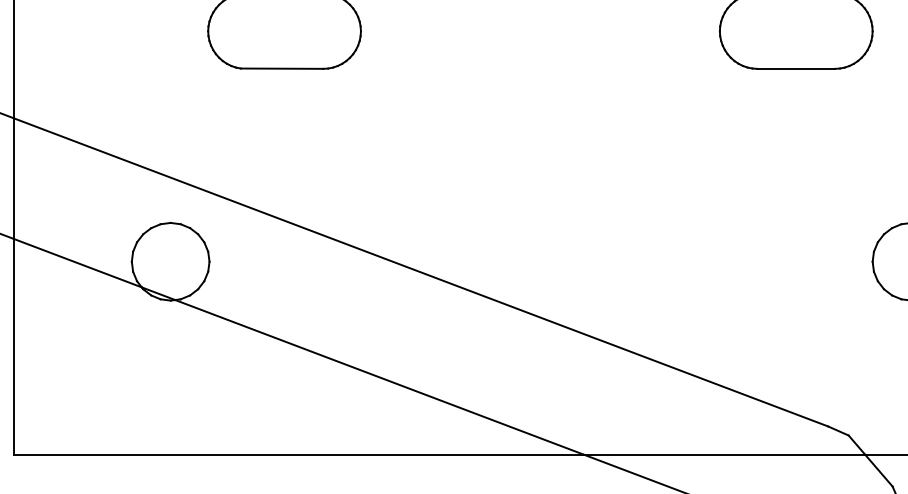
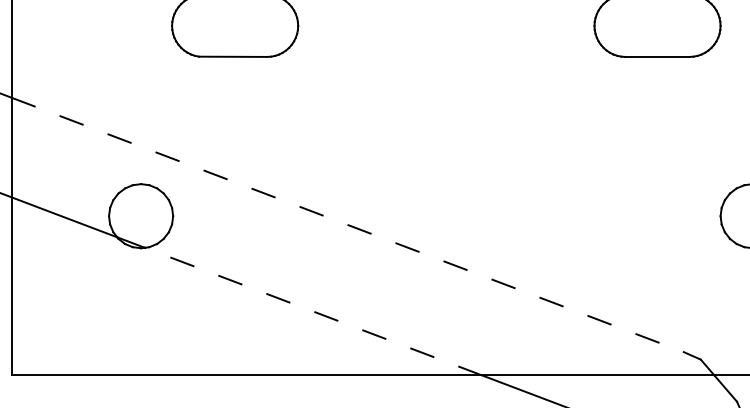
line: (421, 272) -> (348, 225), solid -> dashed
line: (379, 377) -> (313, 311), solid -> dashed

